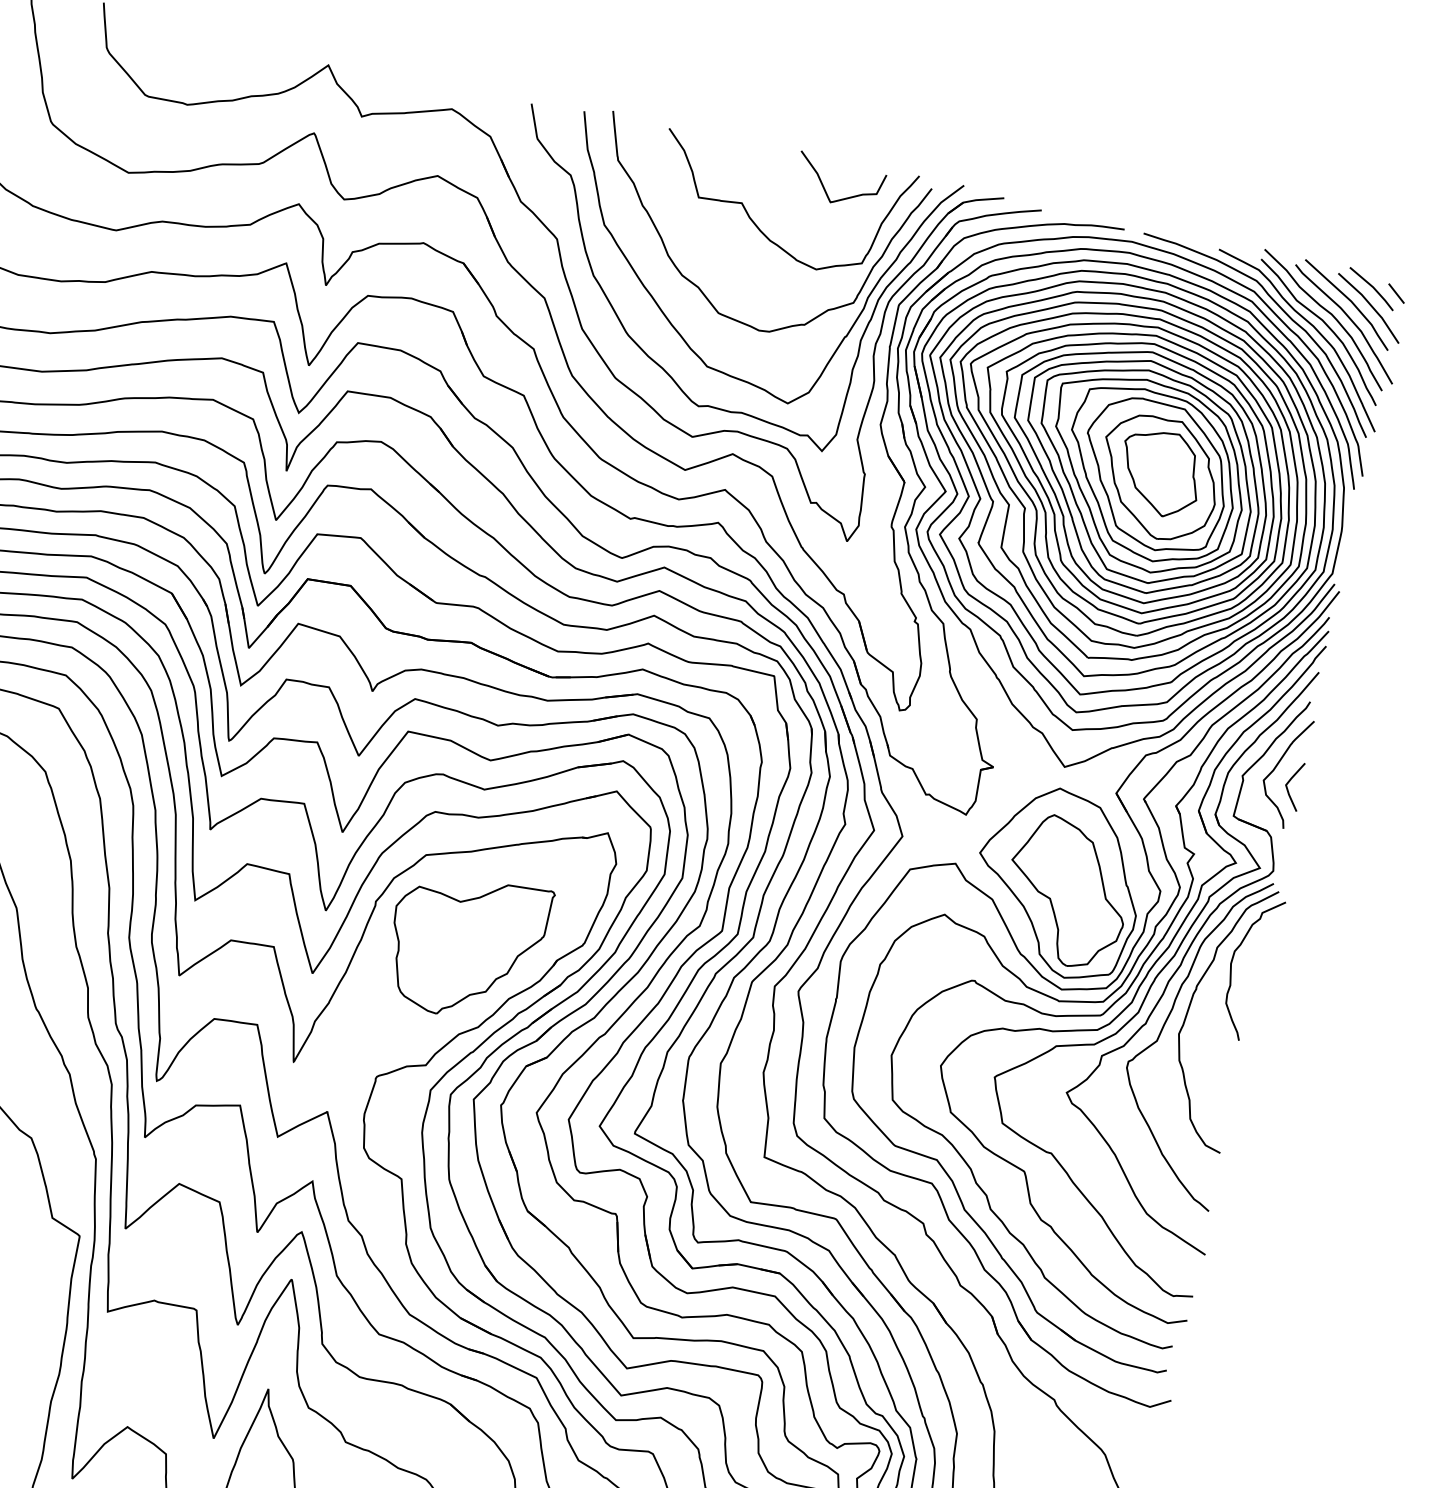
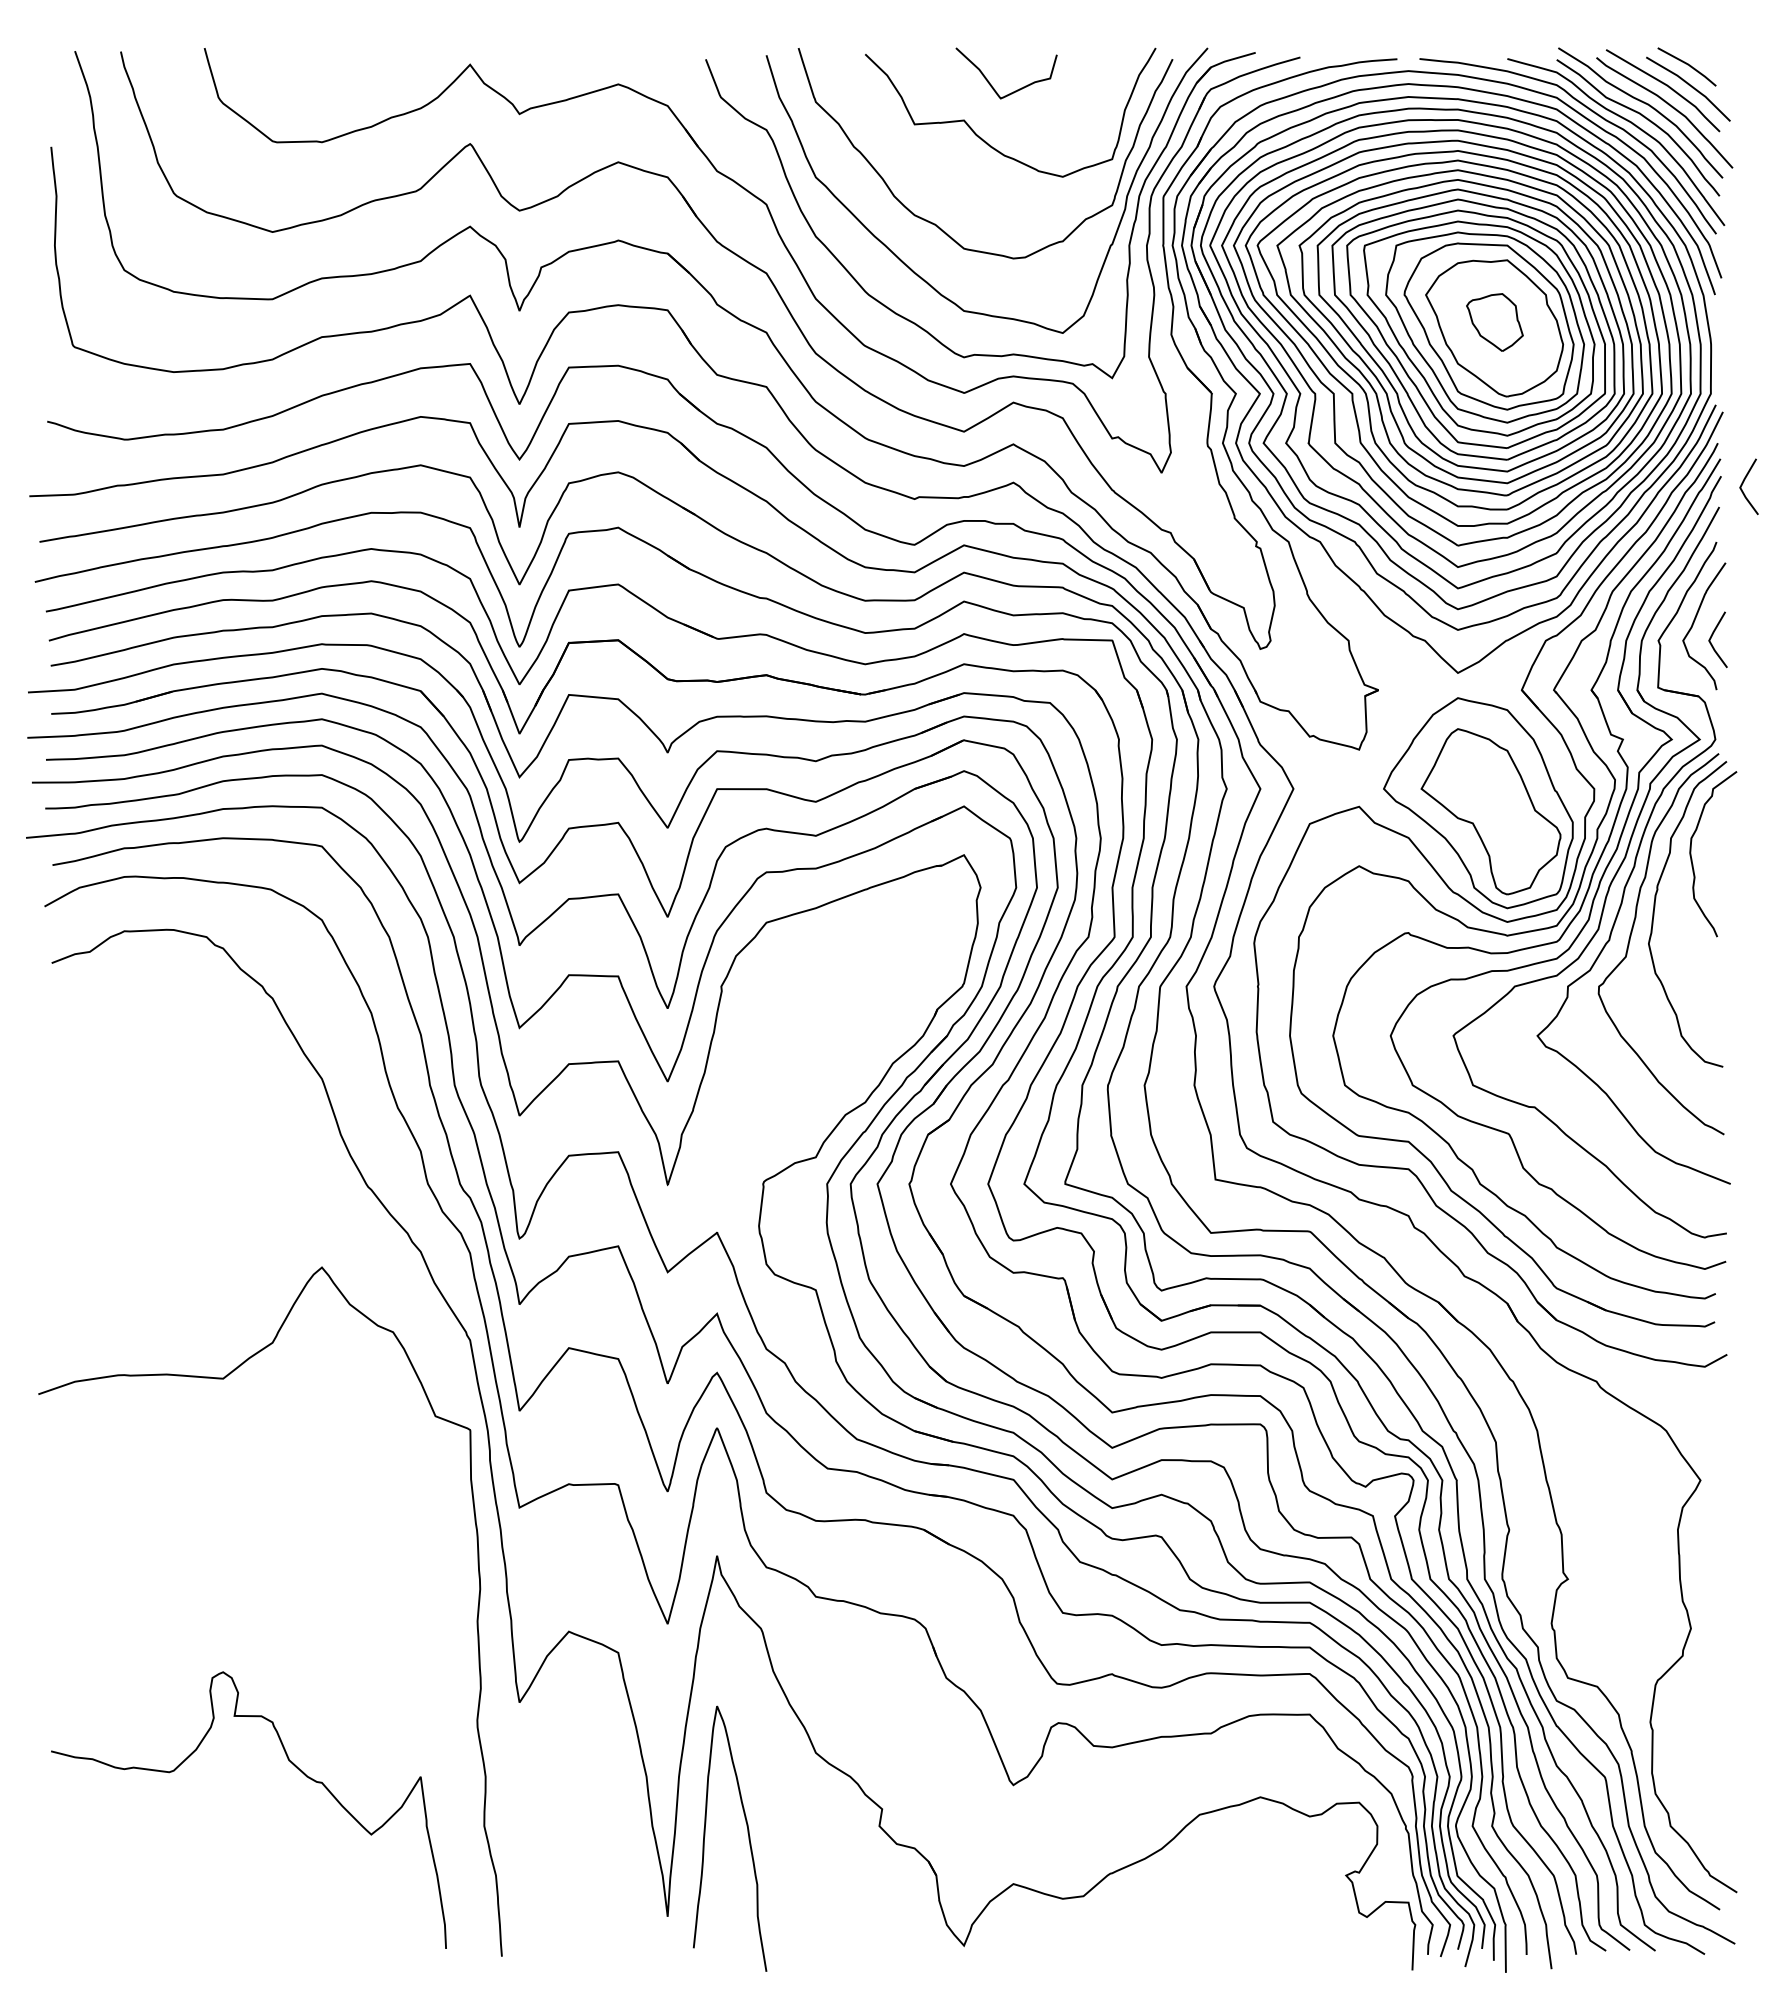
curve: (825, 189) -> (992, 85), moved
line: (1396, 292) -> (1715, 65), removed
part: (1159, 473) -> (1494, 322), size x0.6
line: (1344, 656) -> (1743, 483), added
part: (465, 946) -> (832, 1015), removed

